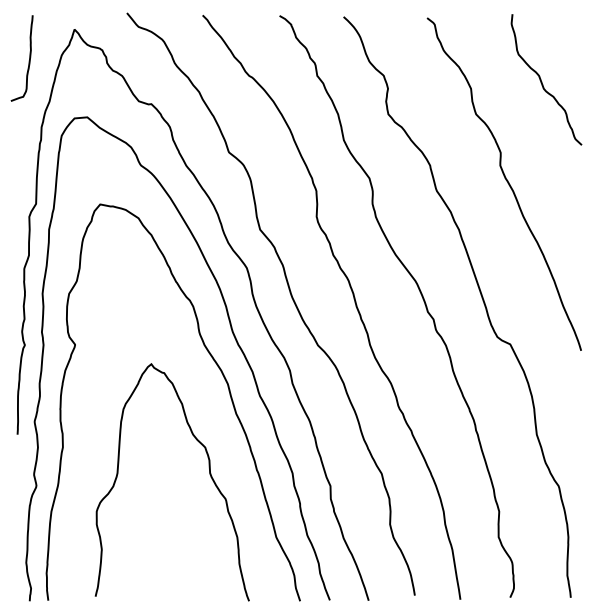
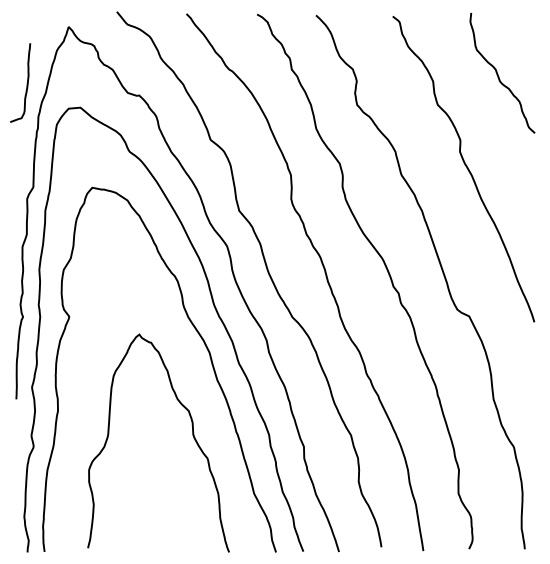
curve: (28, 60) -> (26, 84), moved

